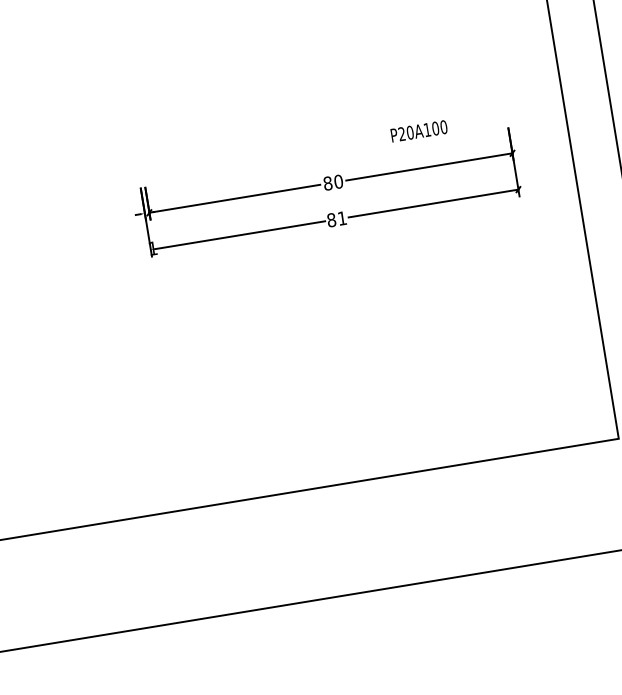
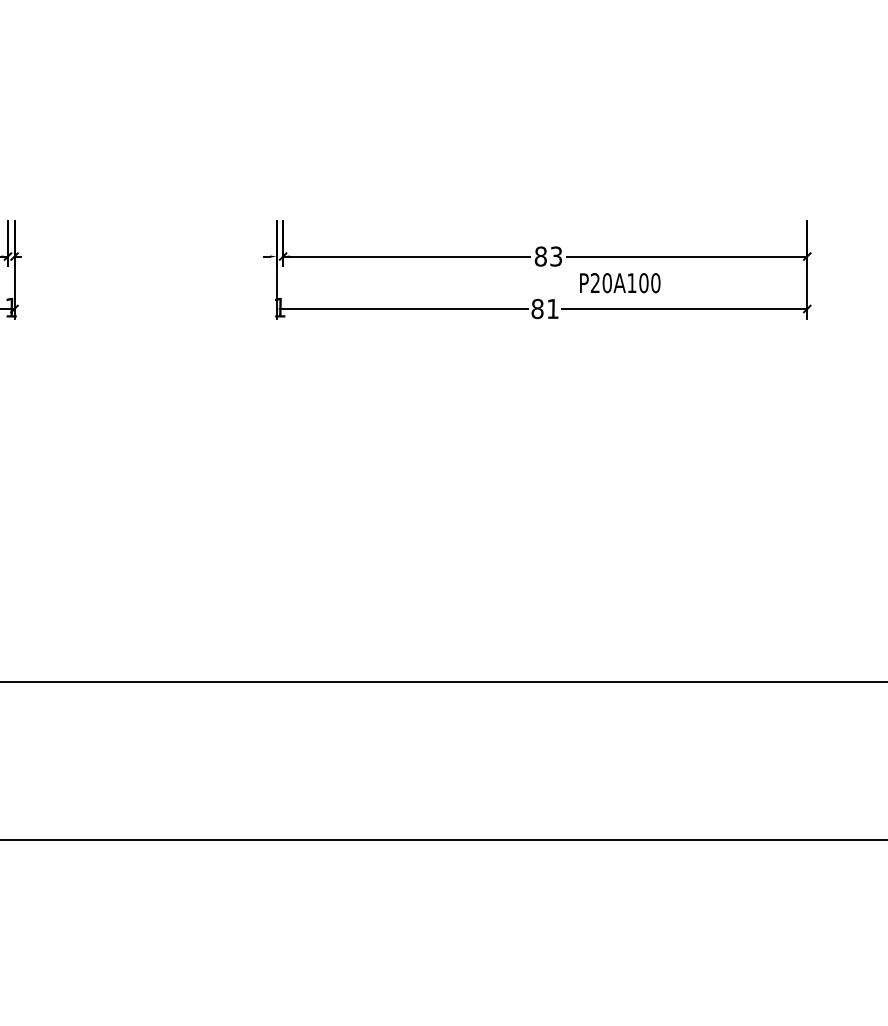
text: (419, 131) -> (620, 283), moved
text: (338, 181) -> (556, 256), 80 -> 83

